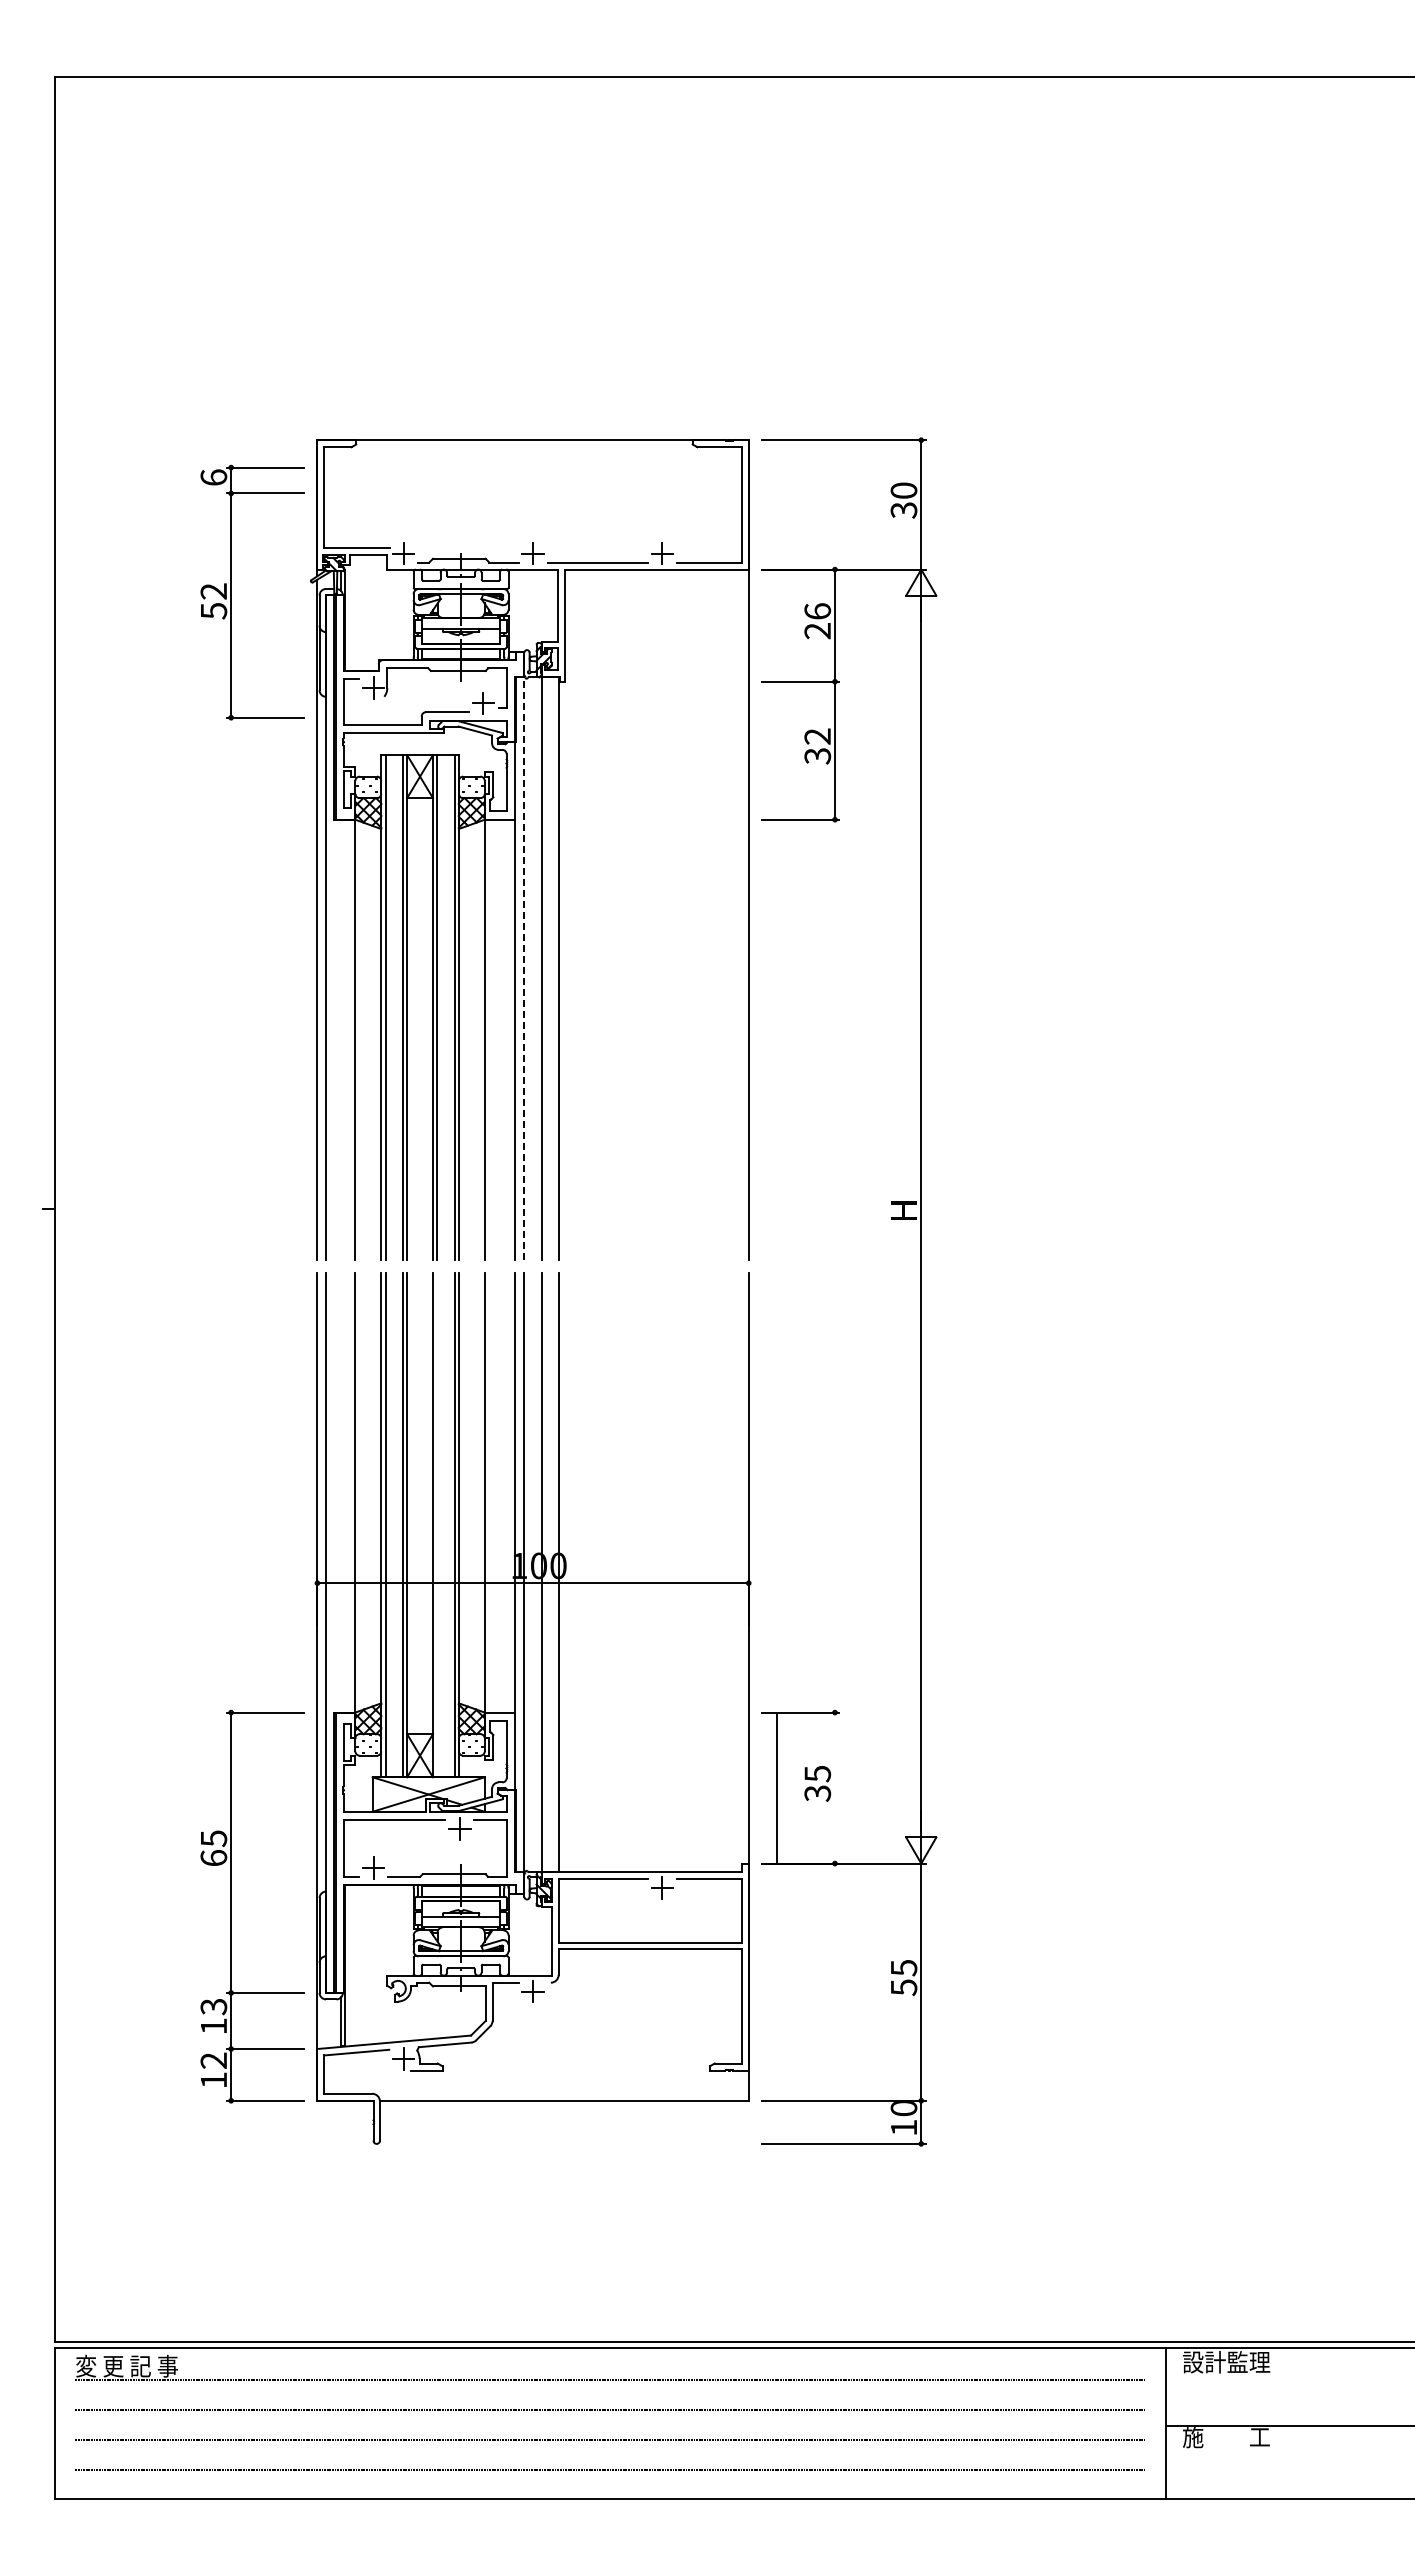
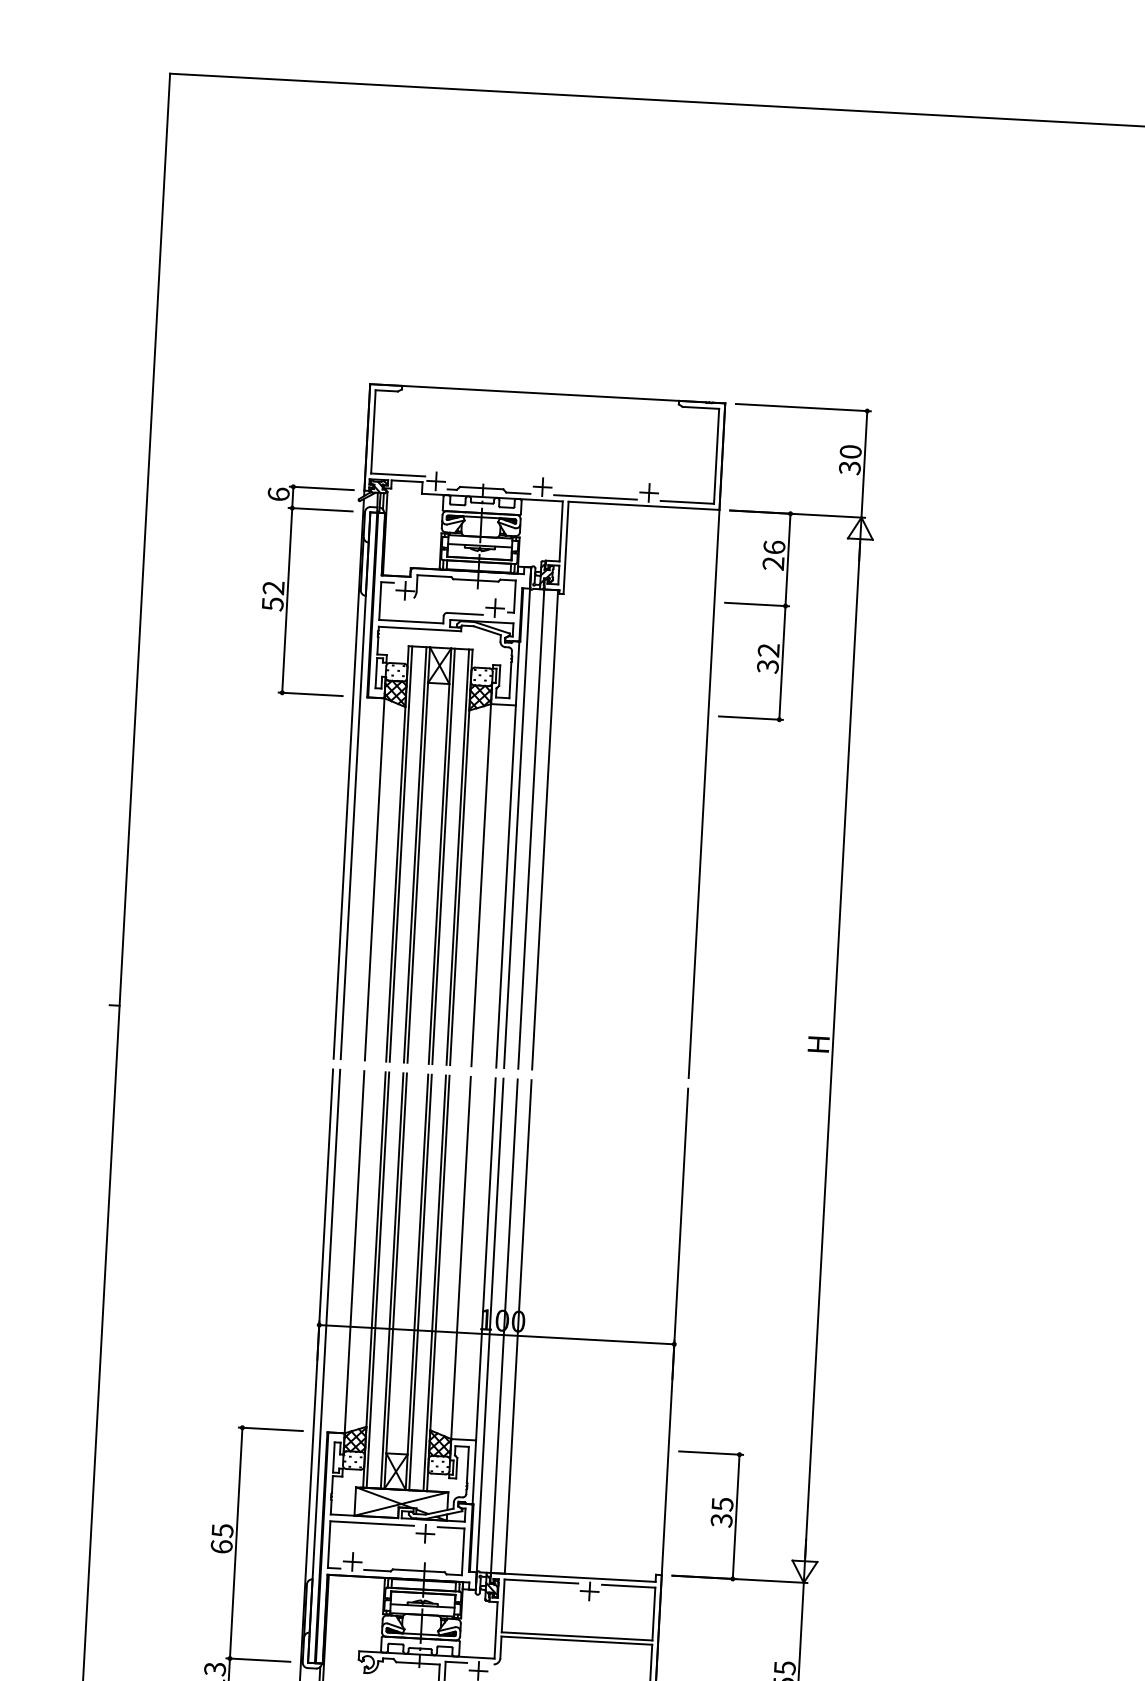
part: (231, 592) -> (288, 589), moved
line: (524, 955) -> (517, 817), dashed -> solid
line: (437, 1524) -> (420, 1282), added
line: (777, 1787) -> (736, 1516), moved

